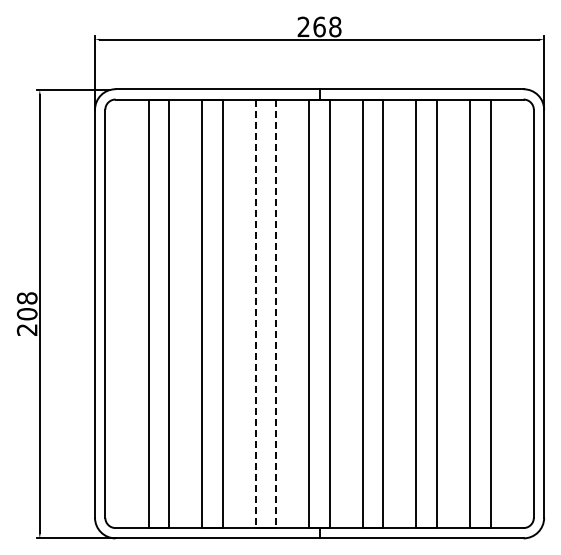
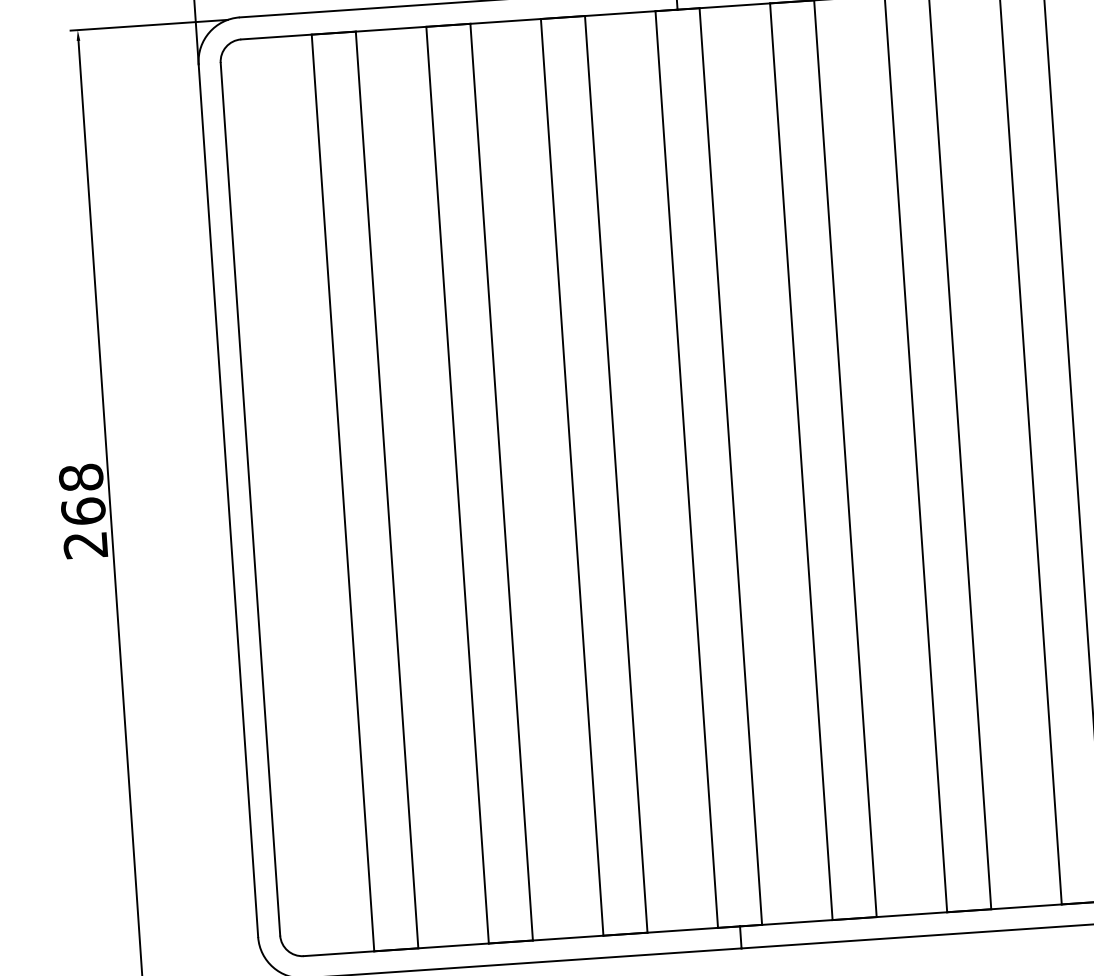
text: (26, 313) -> (81, 510), 208 -> 268
line: (255, 314) -> (571, 478), dashed -> solid
line: (276, 314) -> (616, 475), dashed -> solid

